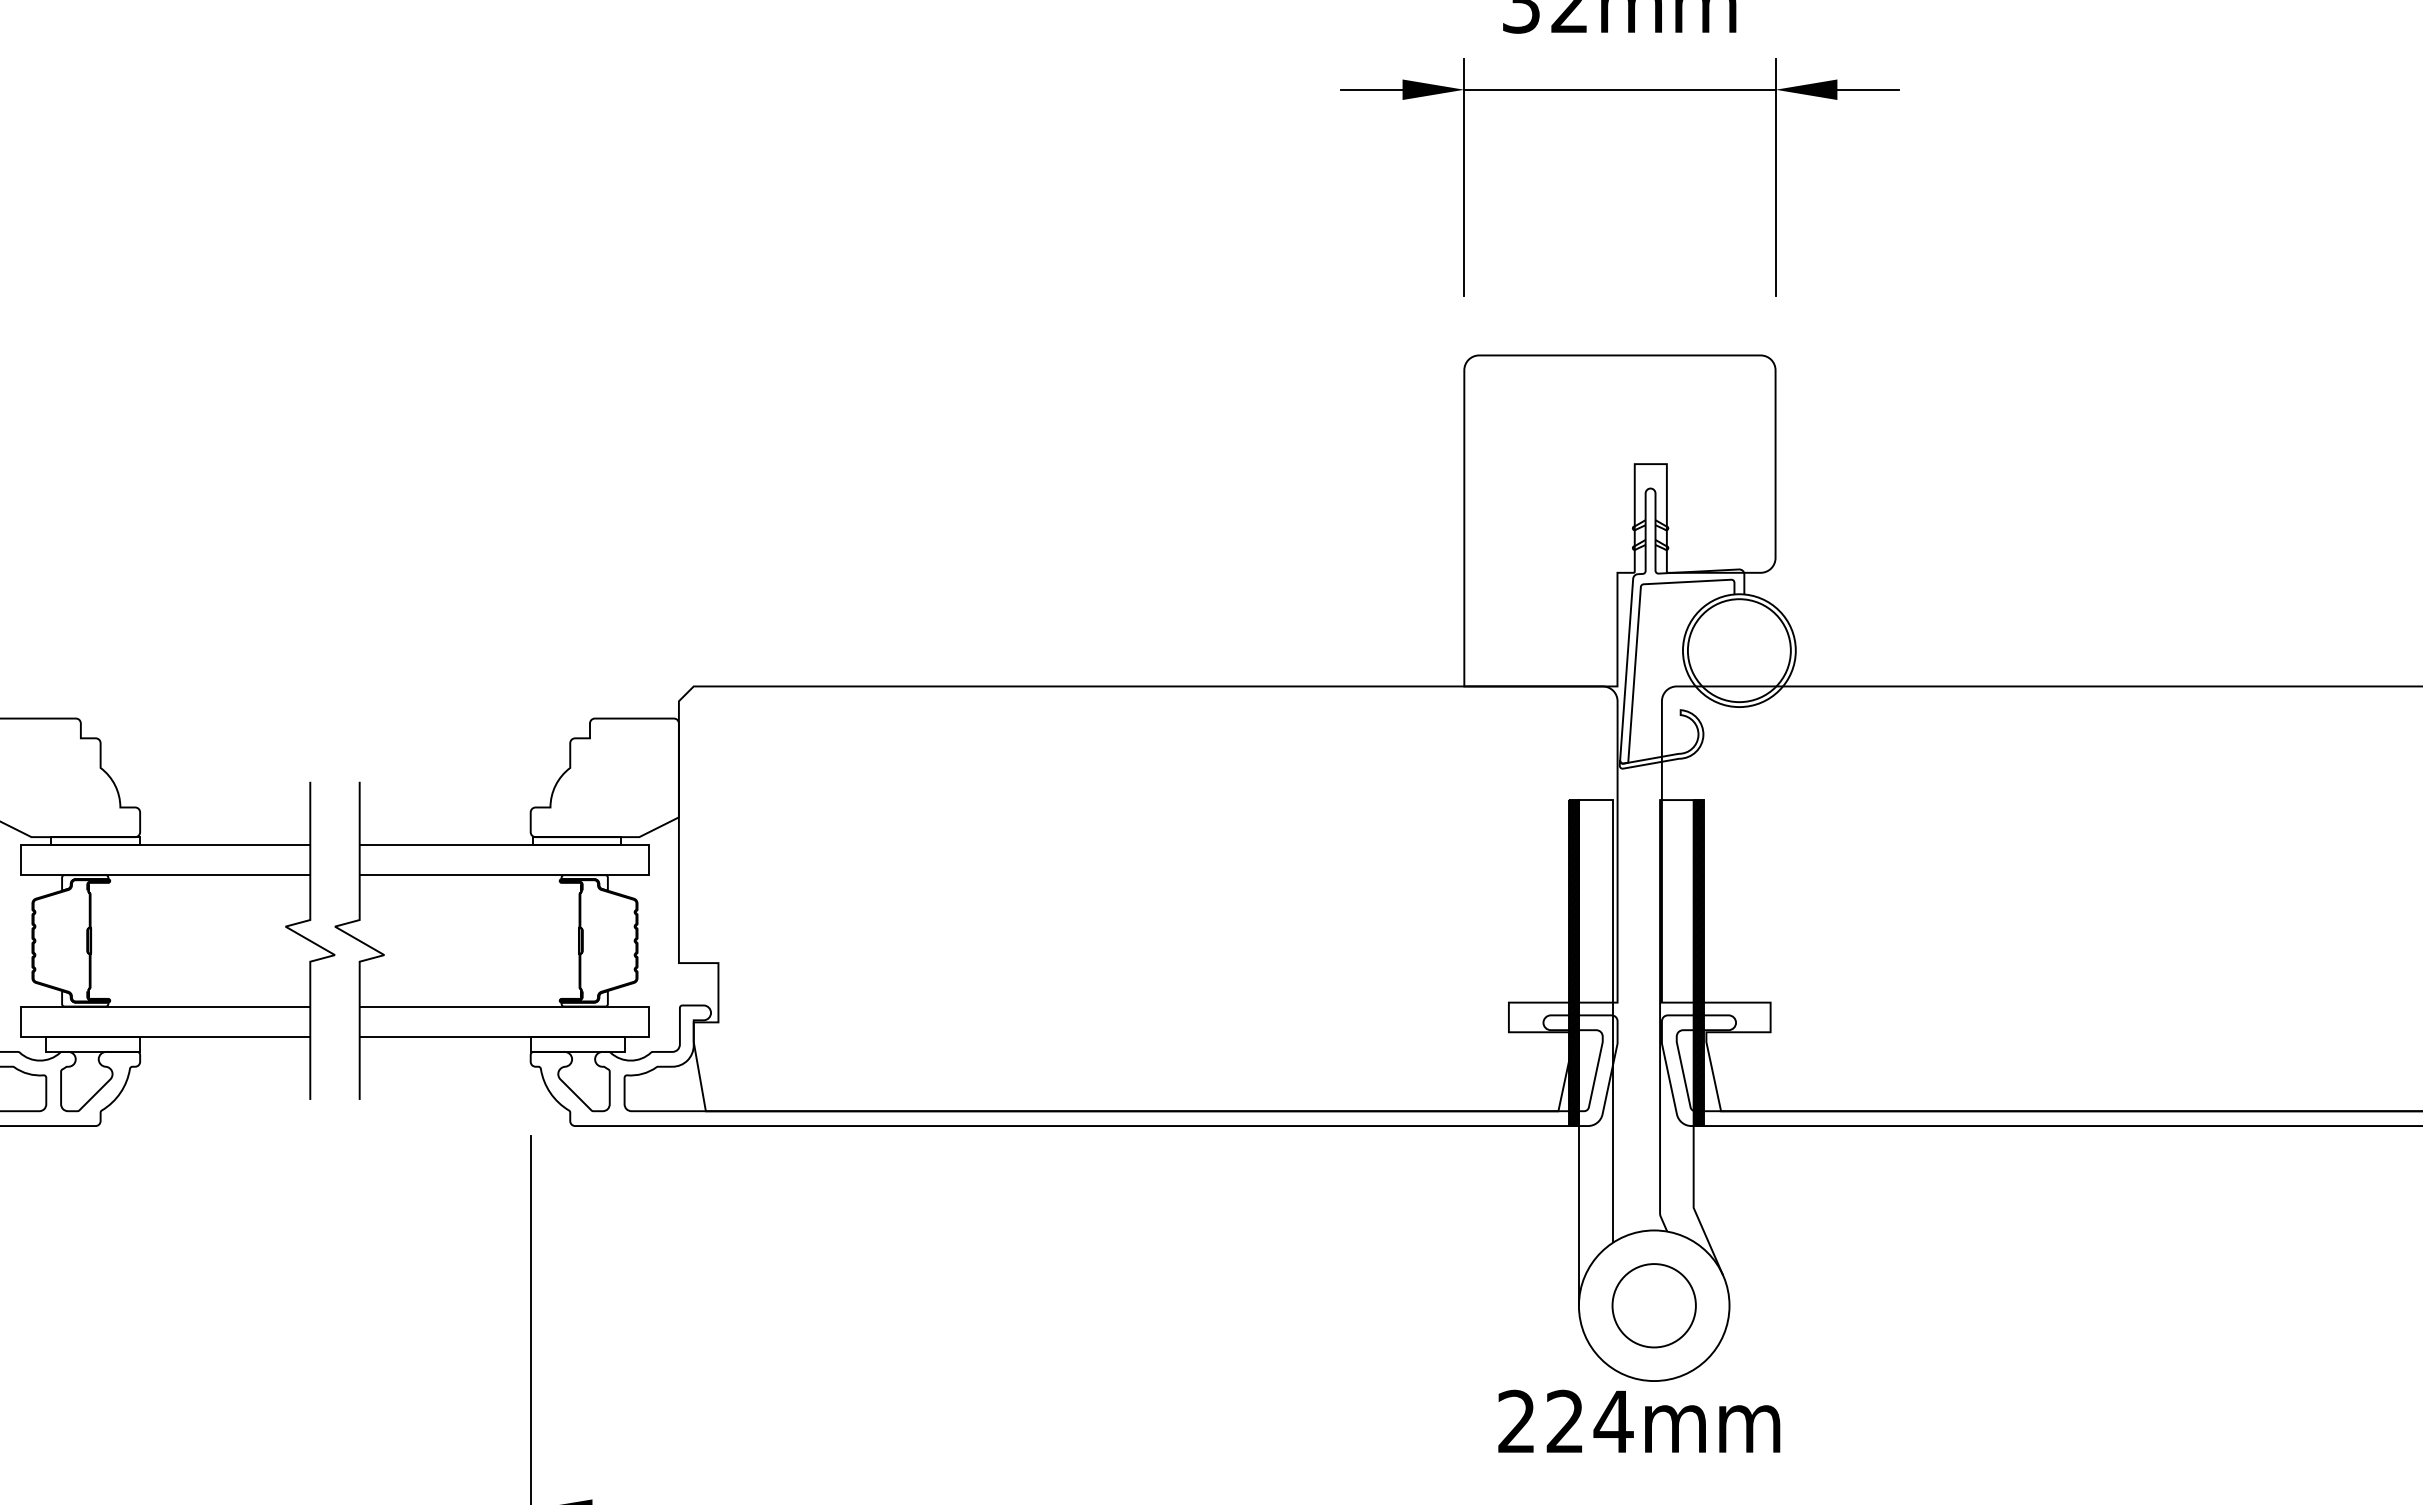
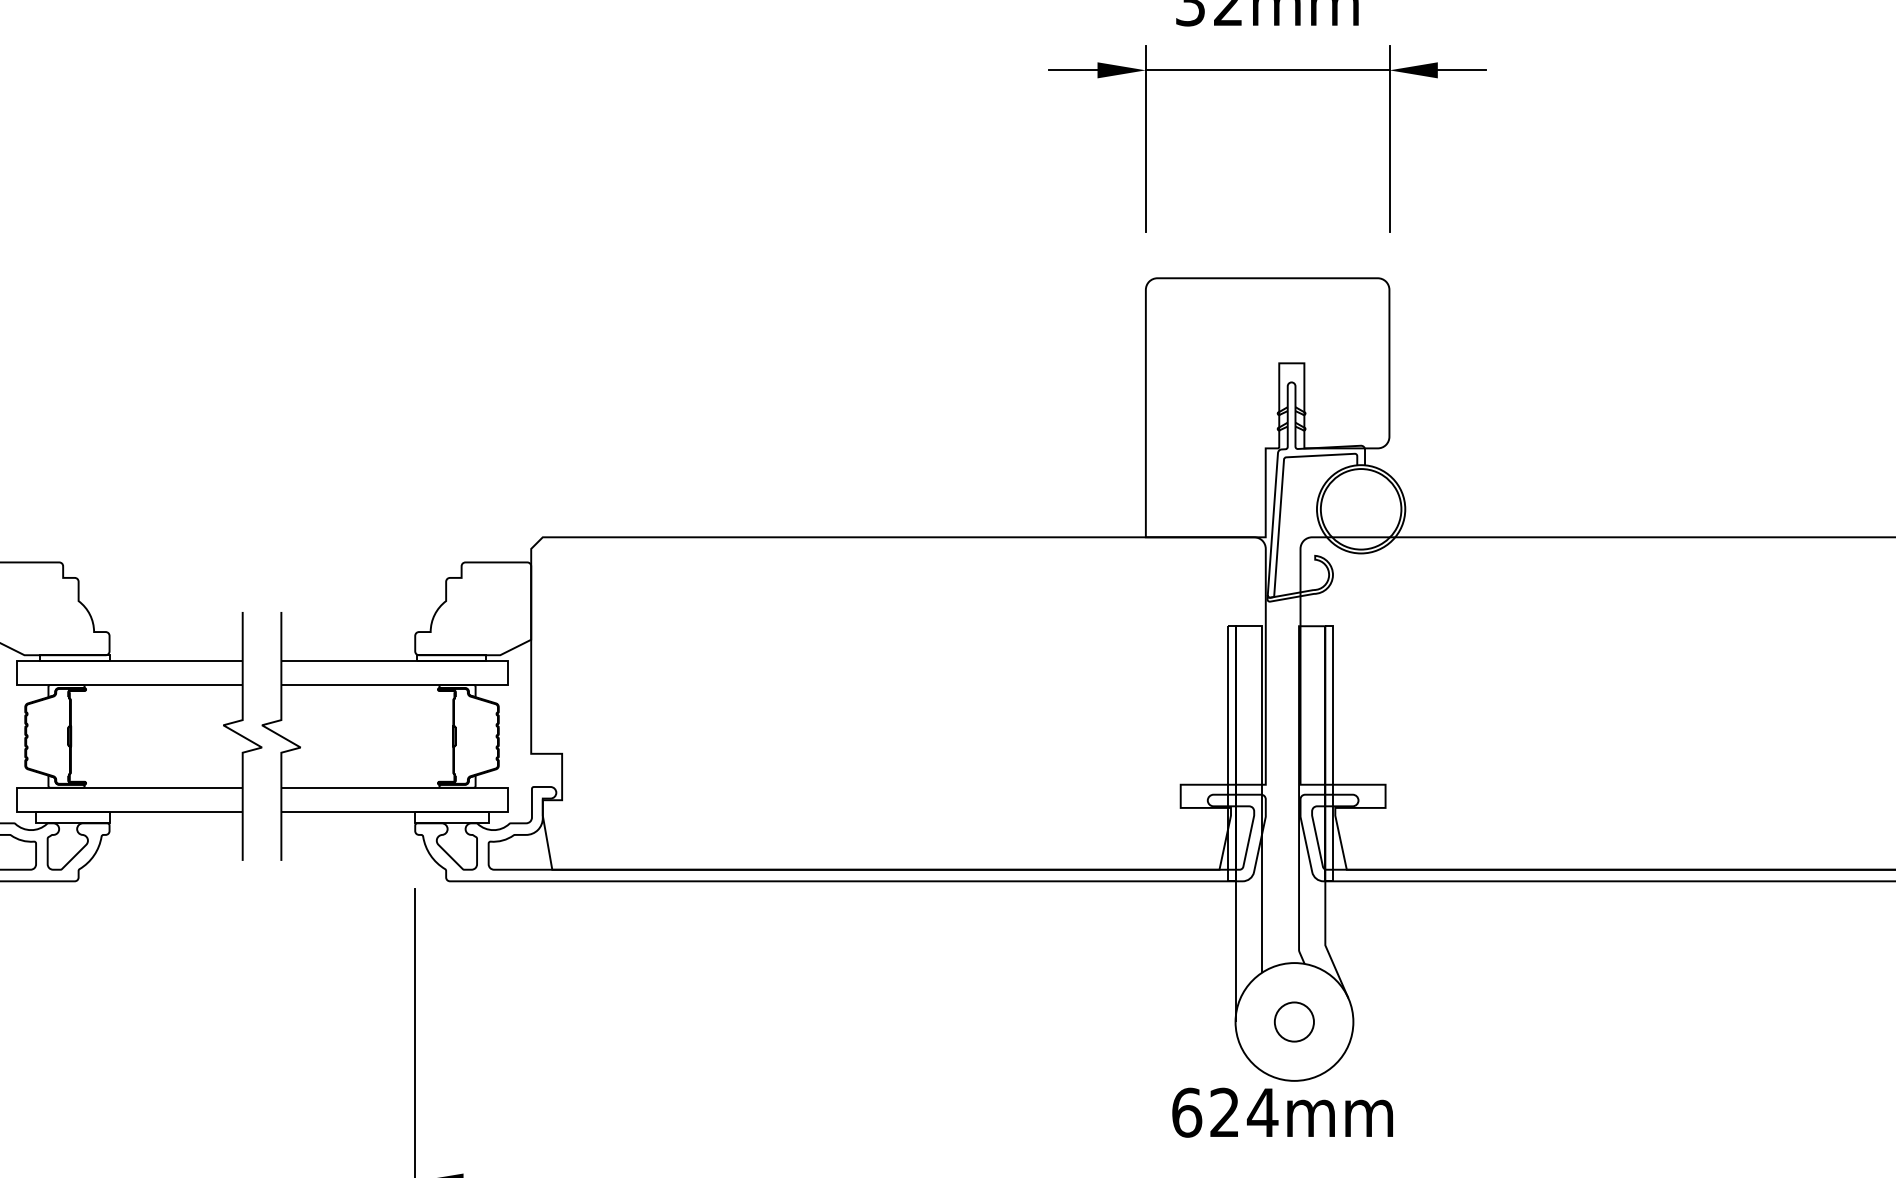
hatch: (1573, 963) -> (1231, 754), removed
hatch: (1698, 963) -> (1329, 754), removed
circle: (1653, 1305) -> (1293, 1021), size x0.6
text: (1517, 1421) -> (1187, 1112), 224mm -> 624mm

